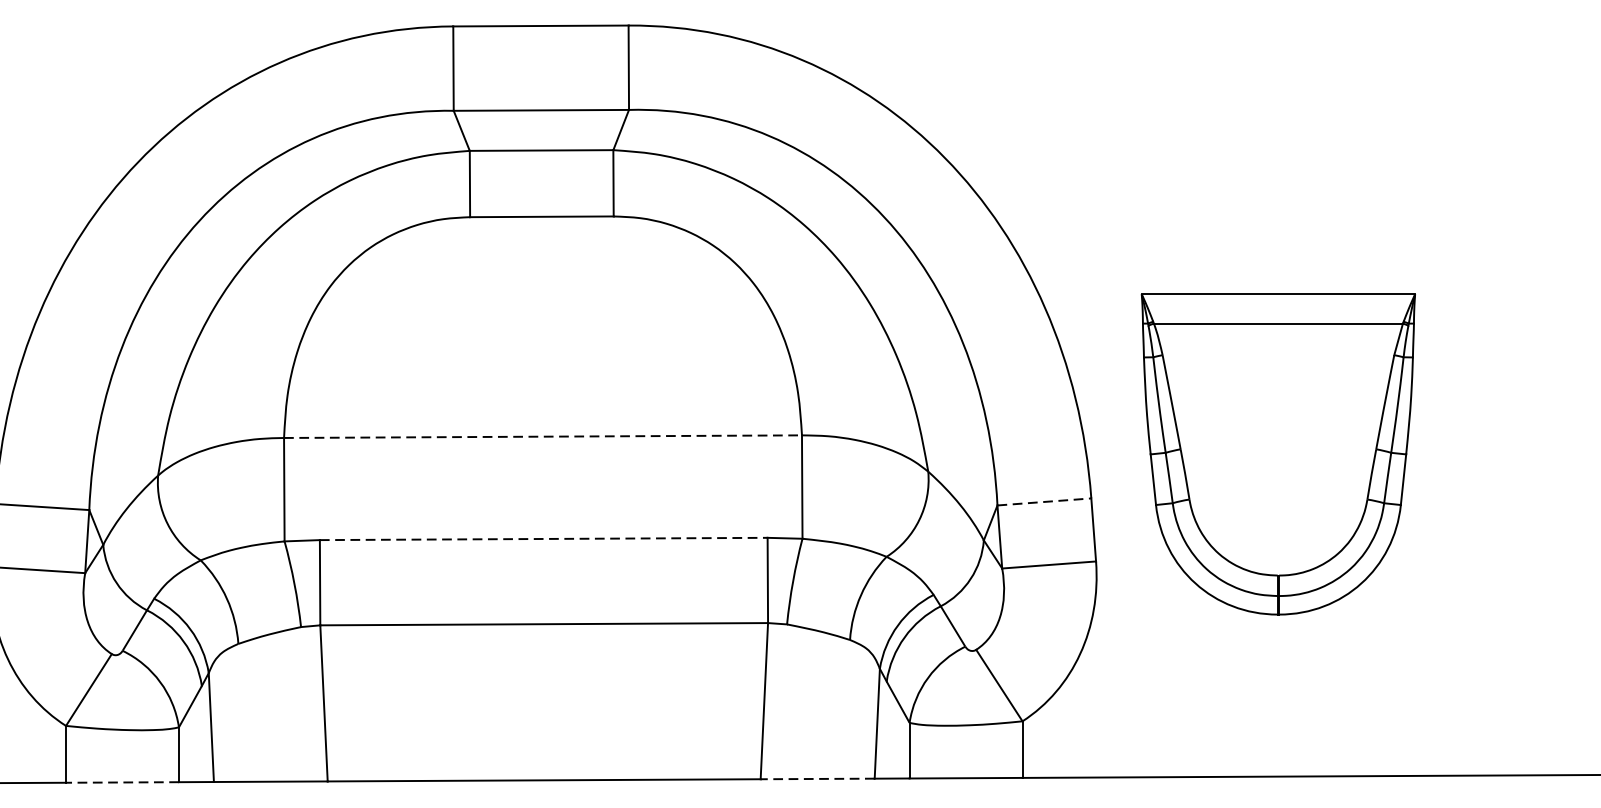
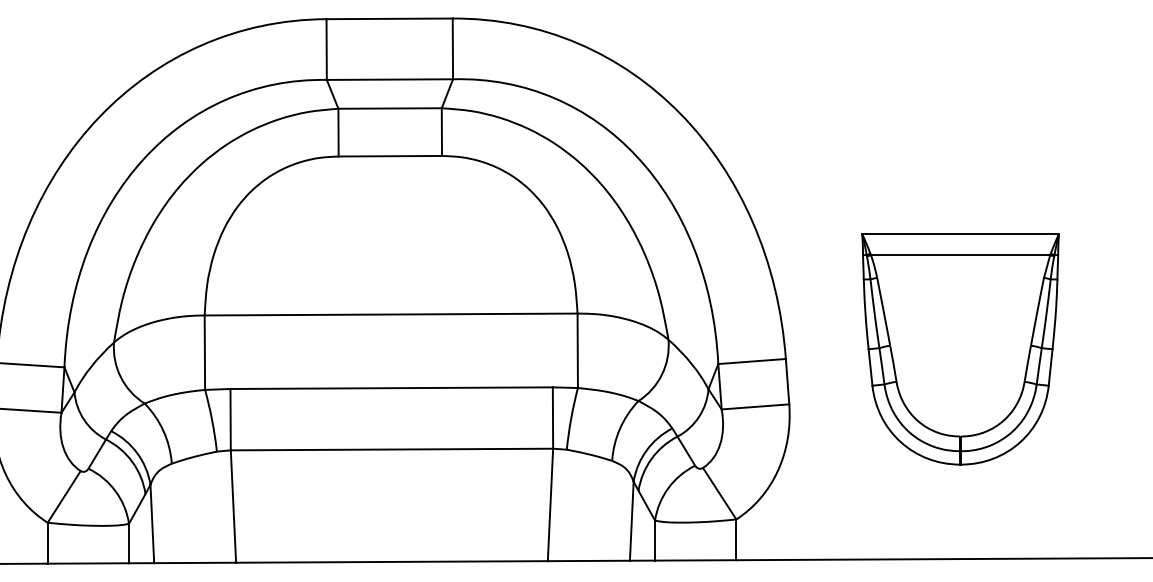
line: (543, 436) -> (391, 314), dashed -> solid
part: (1278, 454) -> (960, 349), moved
line: (1044, 501) -> (752, 361), dashed -> solid
line: (544, 539) -> (392, 388), dashed -> solid
line: (817, 778) -> (588, 560), dashed -> solid
line: (122, 782) -> (88, 563), dashed -> solid

